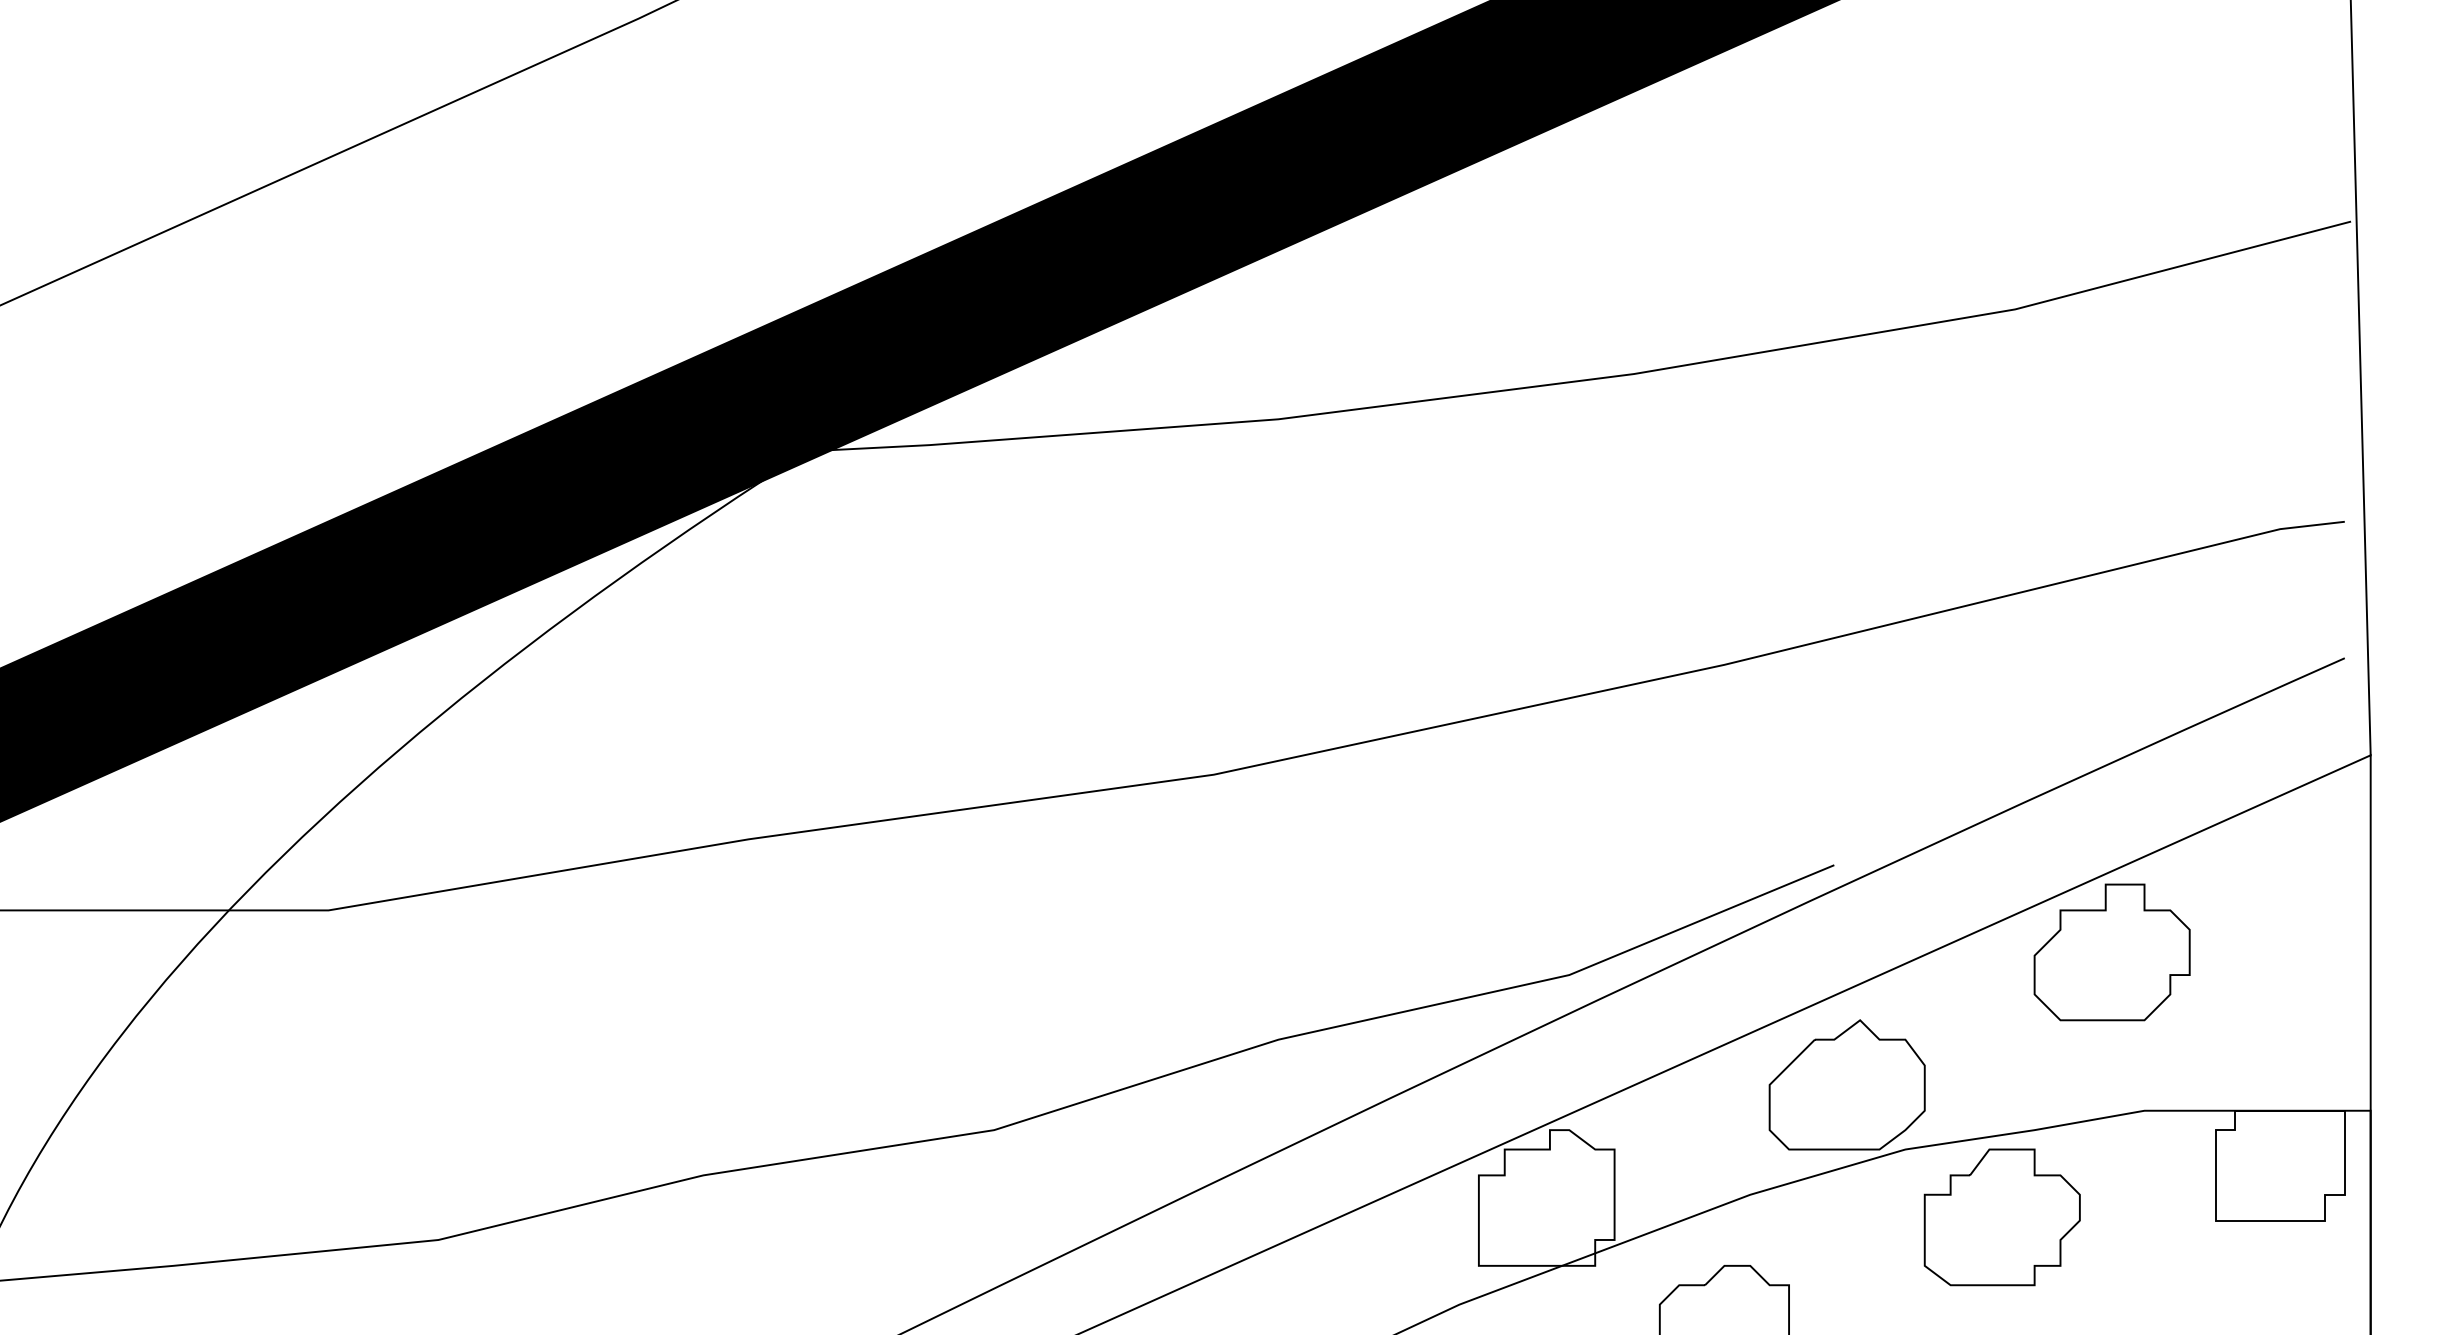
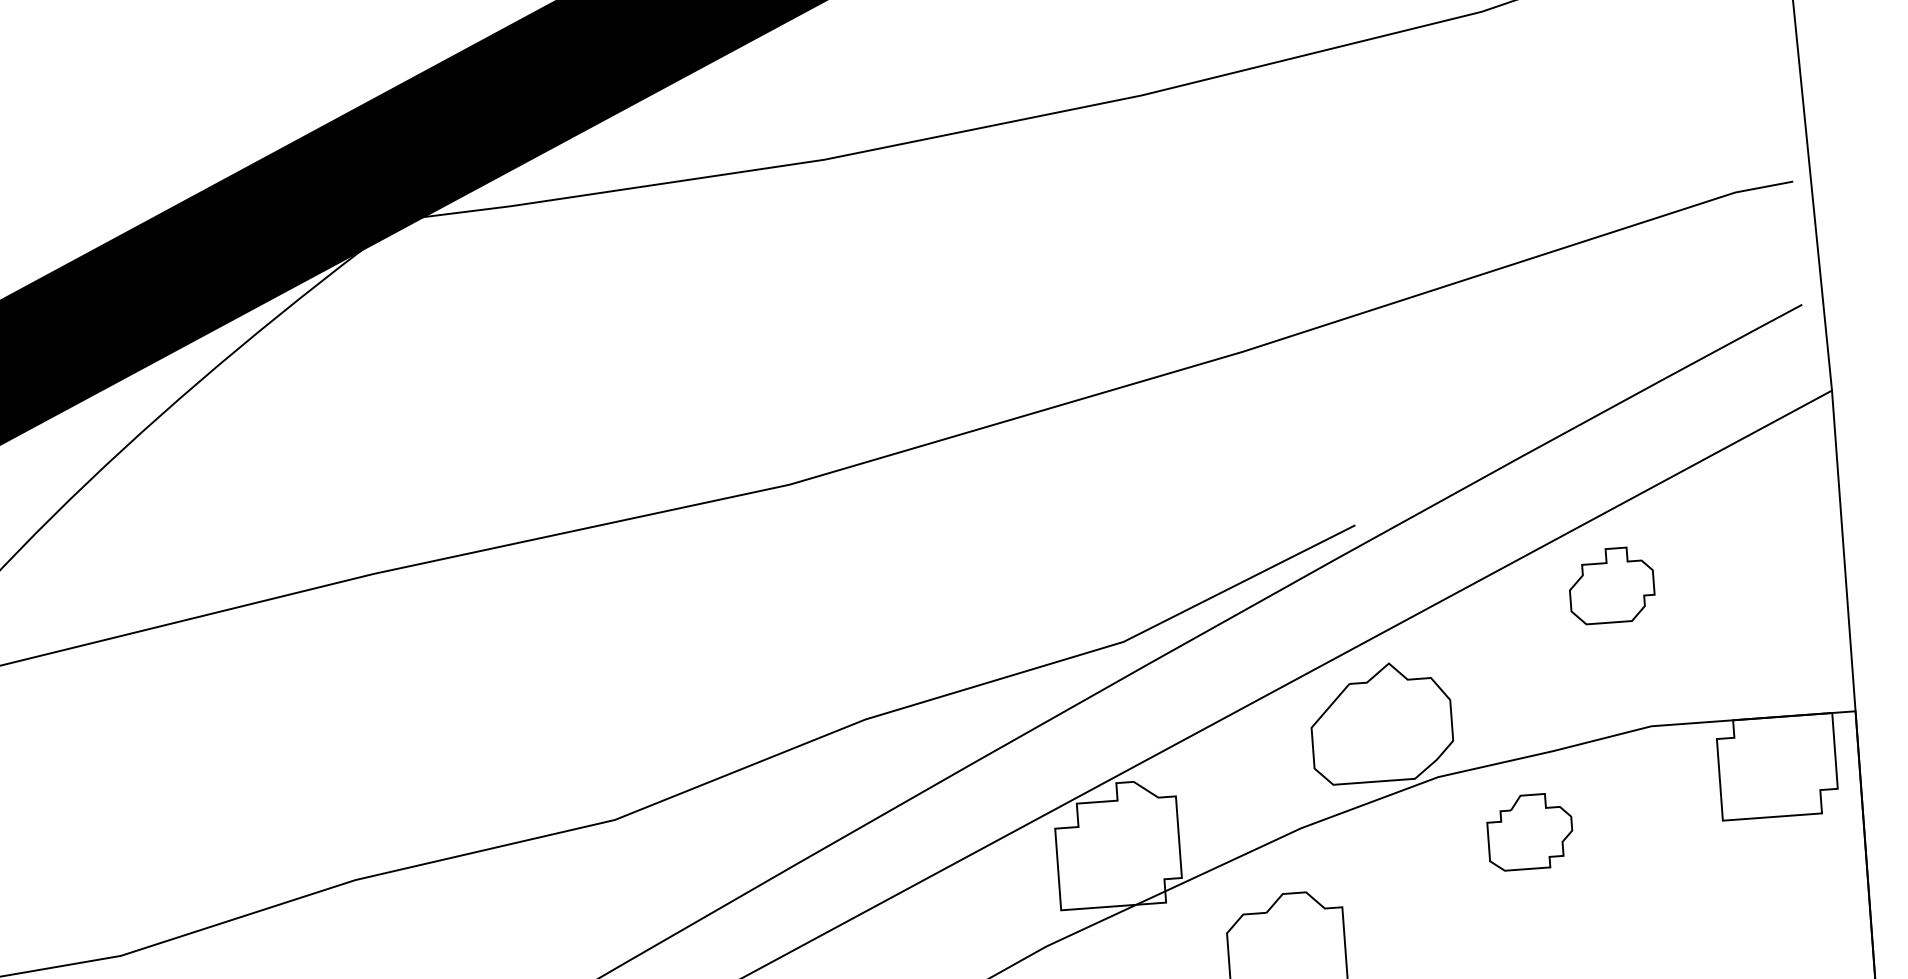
part: (2111, 952) -> (1611, 585), size x0.6
part: (2001, 1217) -> (1529, 832), size x0.6

